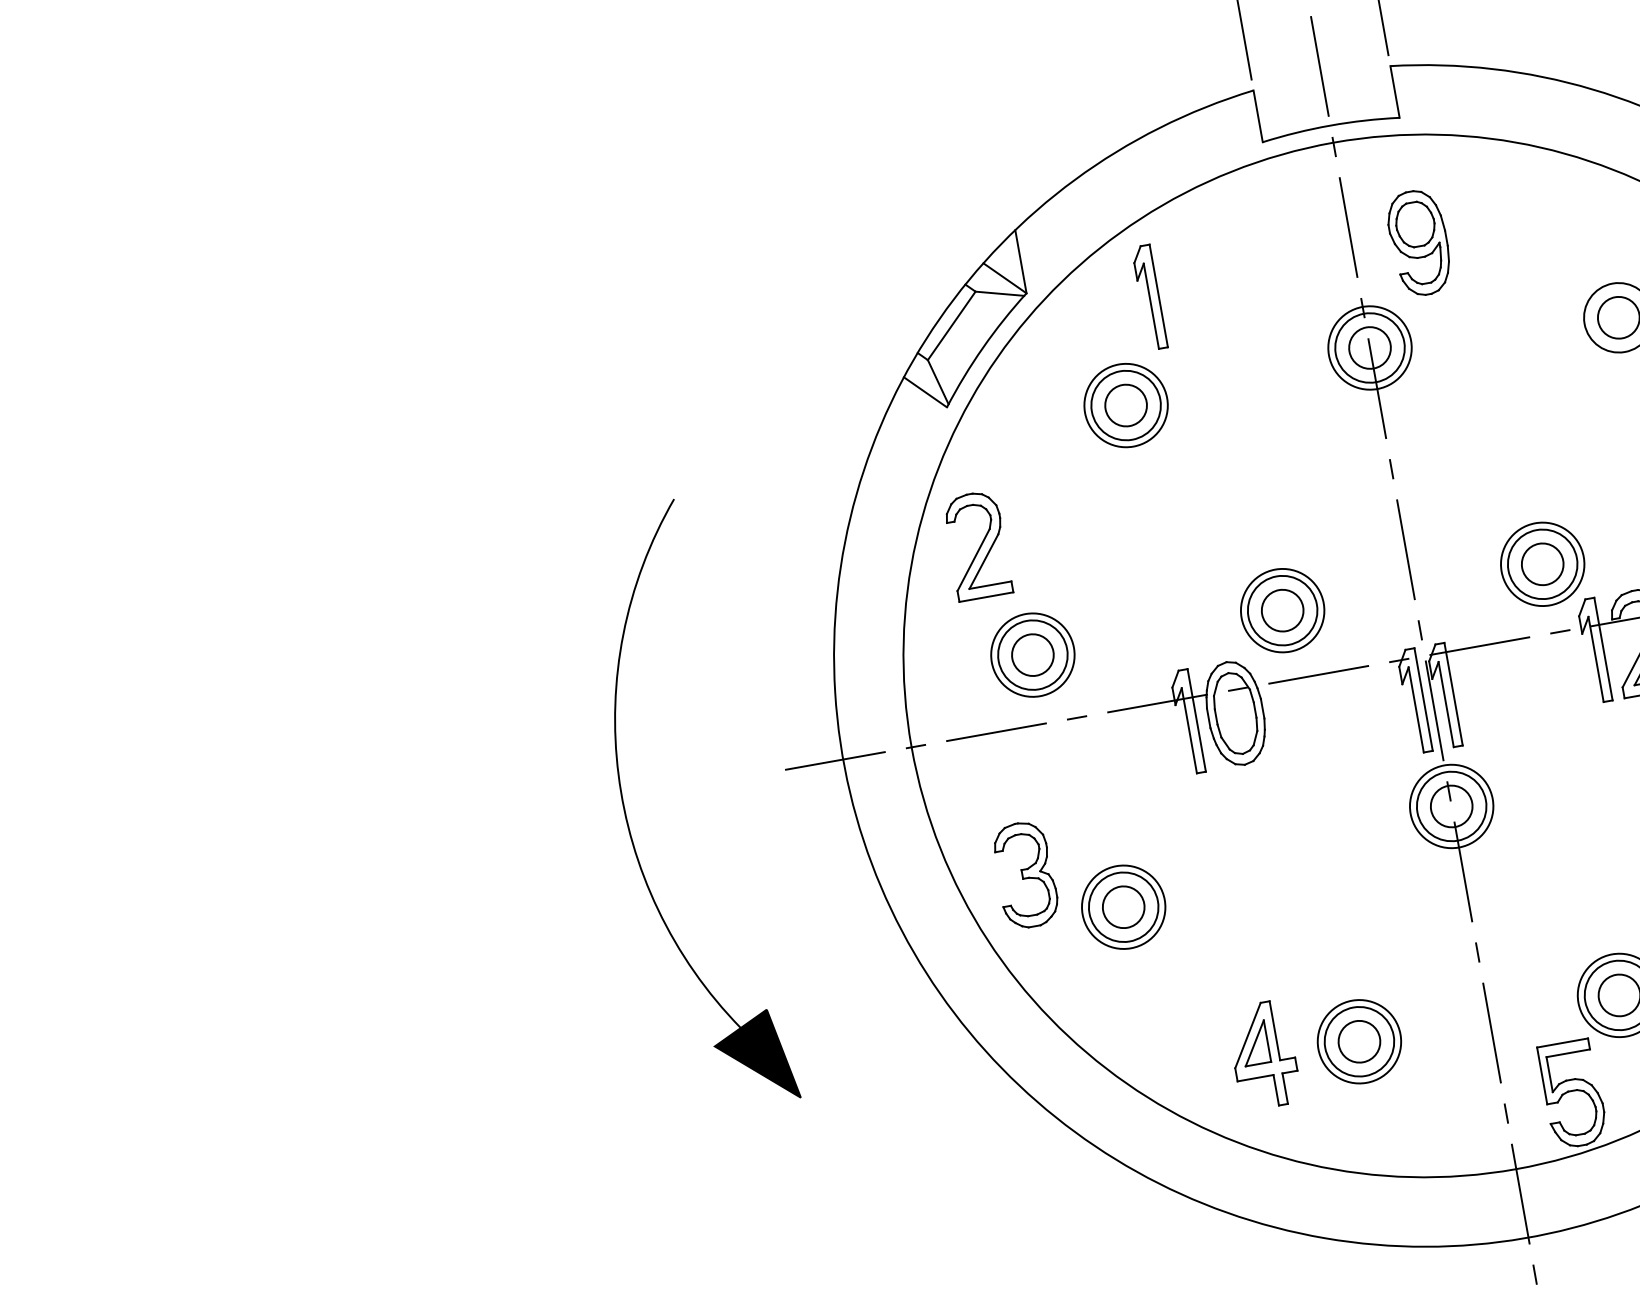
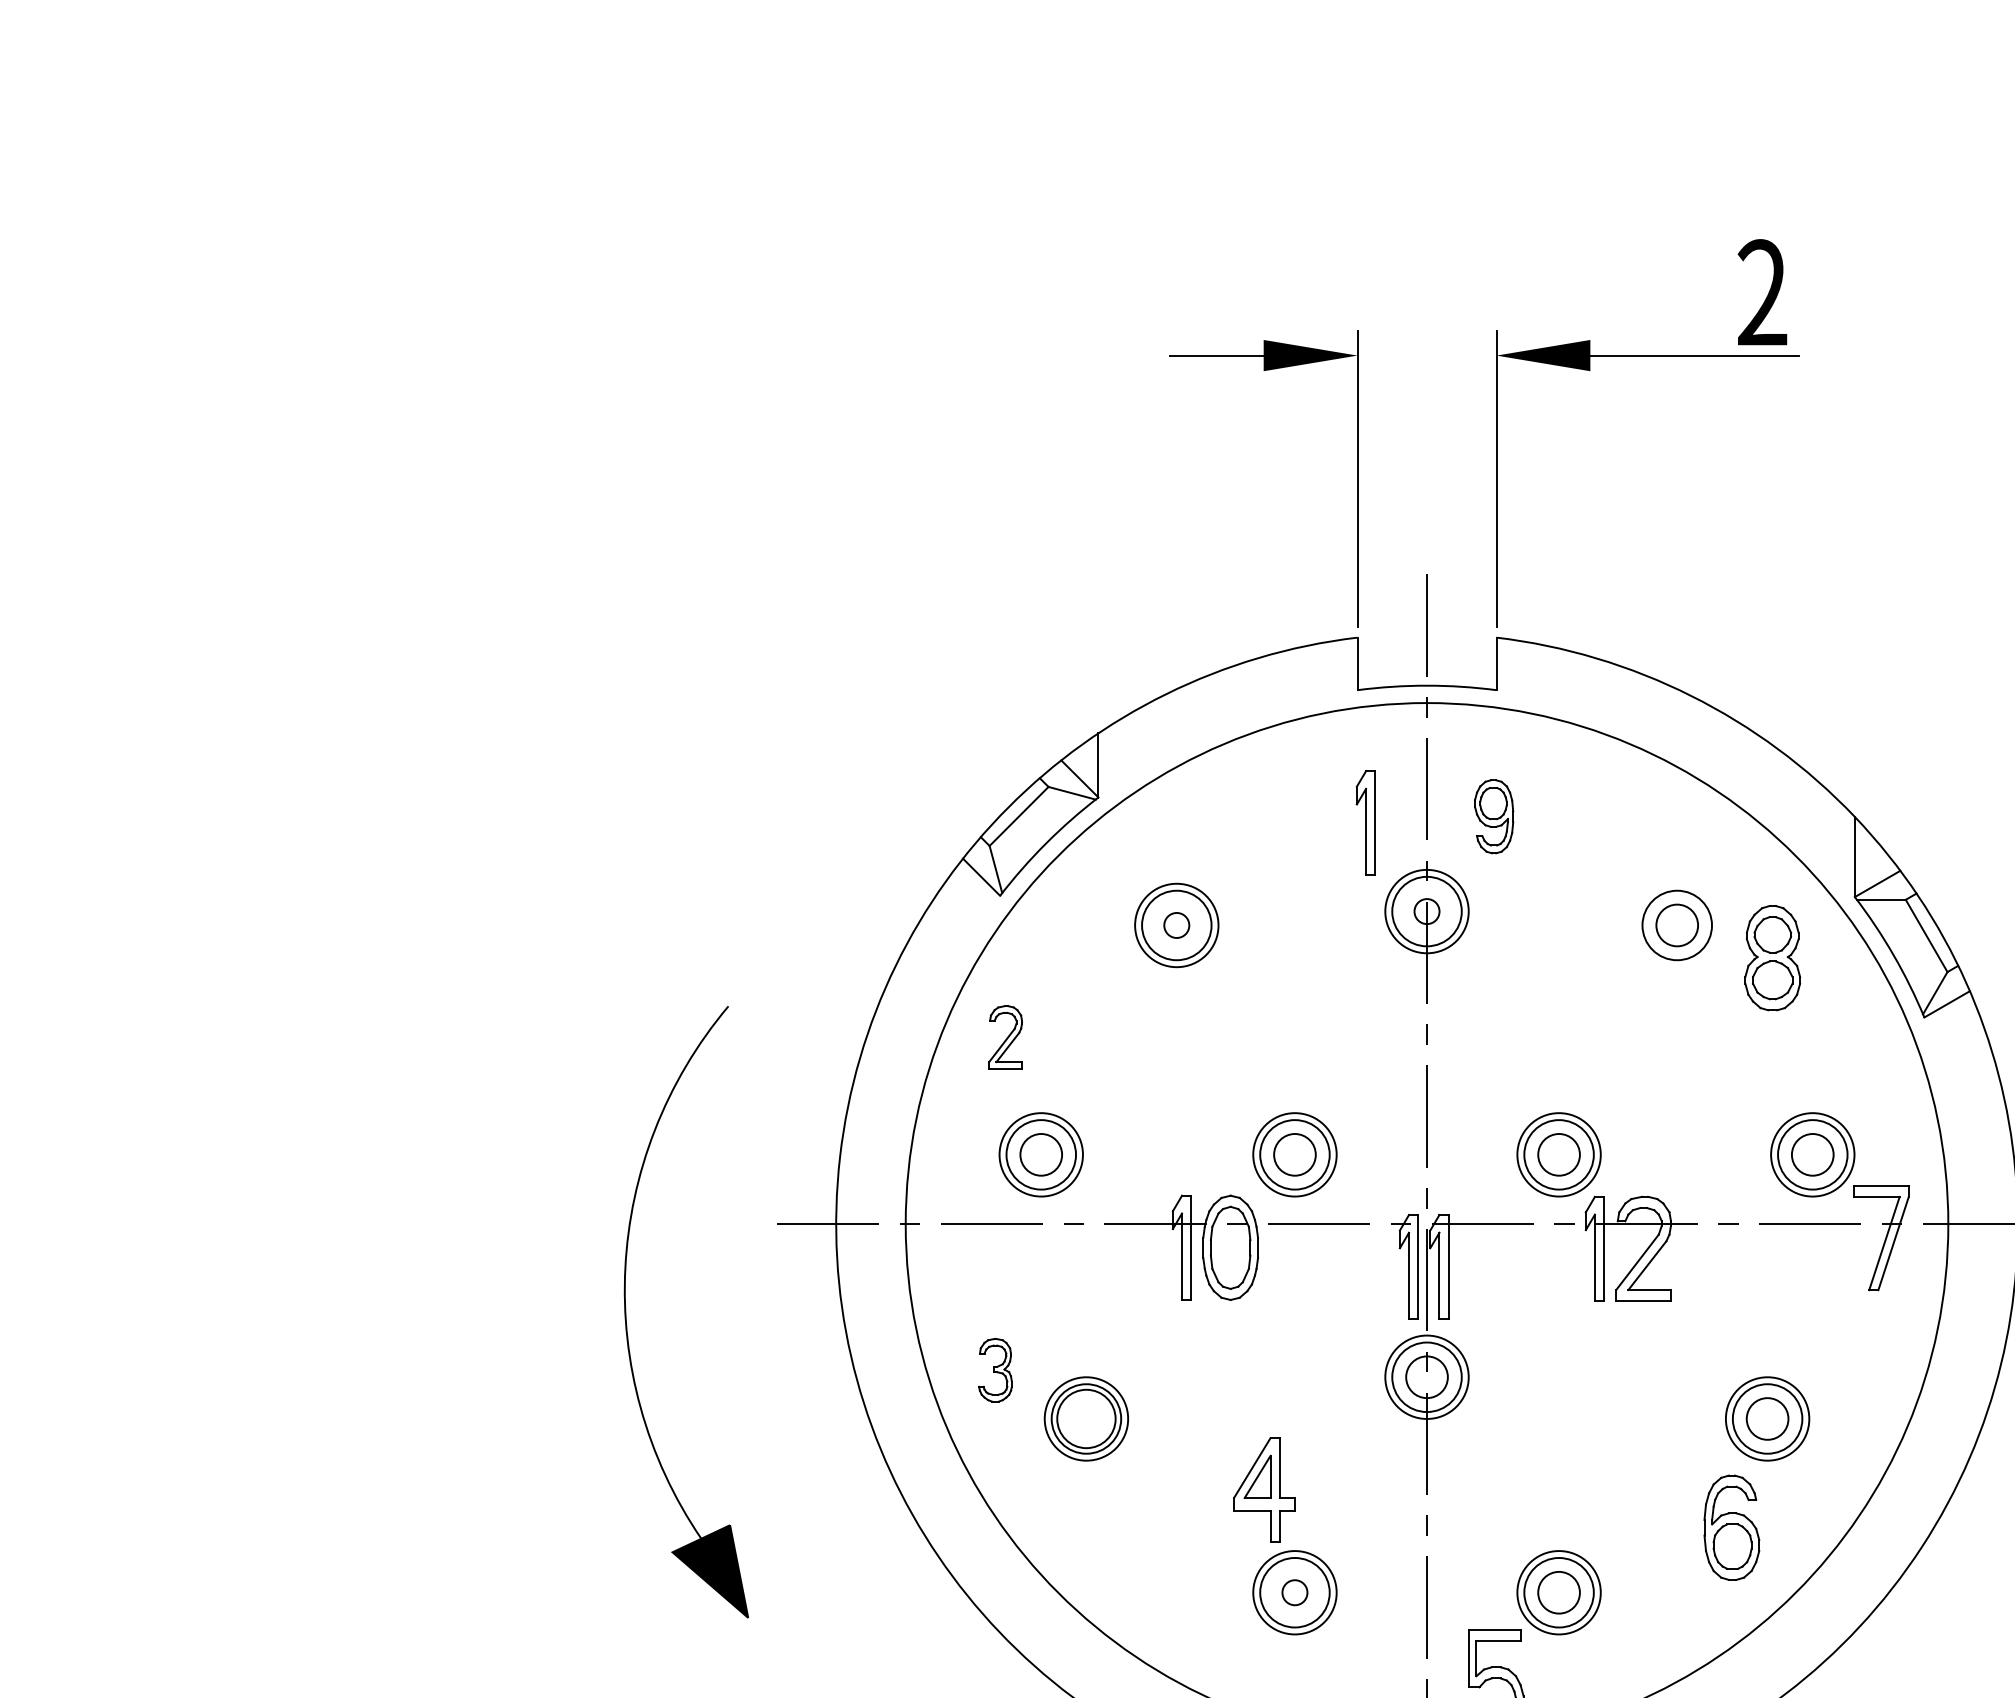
part: (1418, 242) -> (1493, 816), size x0.7
part: (1149, 296) -> (1365, 822), moved
circle: (1369, 348) -> (1426, 911), size x0.6
circle: (1125, 405) -> (1176, 925), size x0.6
part: (977, 545) -> (1005, 1037), size x0.6
part: (627, 818) -> (626, 1312), moved
part: (1025, 875) -> (995, 1370), size x0.6
circle: (1123, 906) -> (1086, 1418), size x1.4
circle: (1358, 1041) -> (1294, 1592), size x0.6
part: (1263, 1054) -> (1264, 1489), moved

